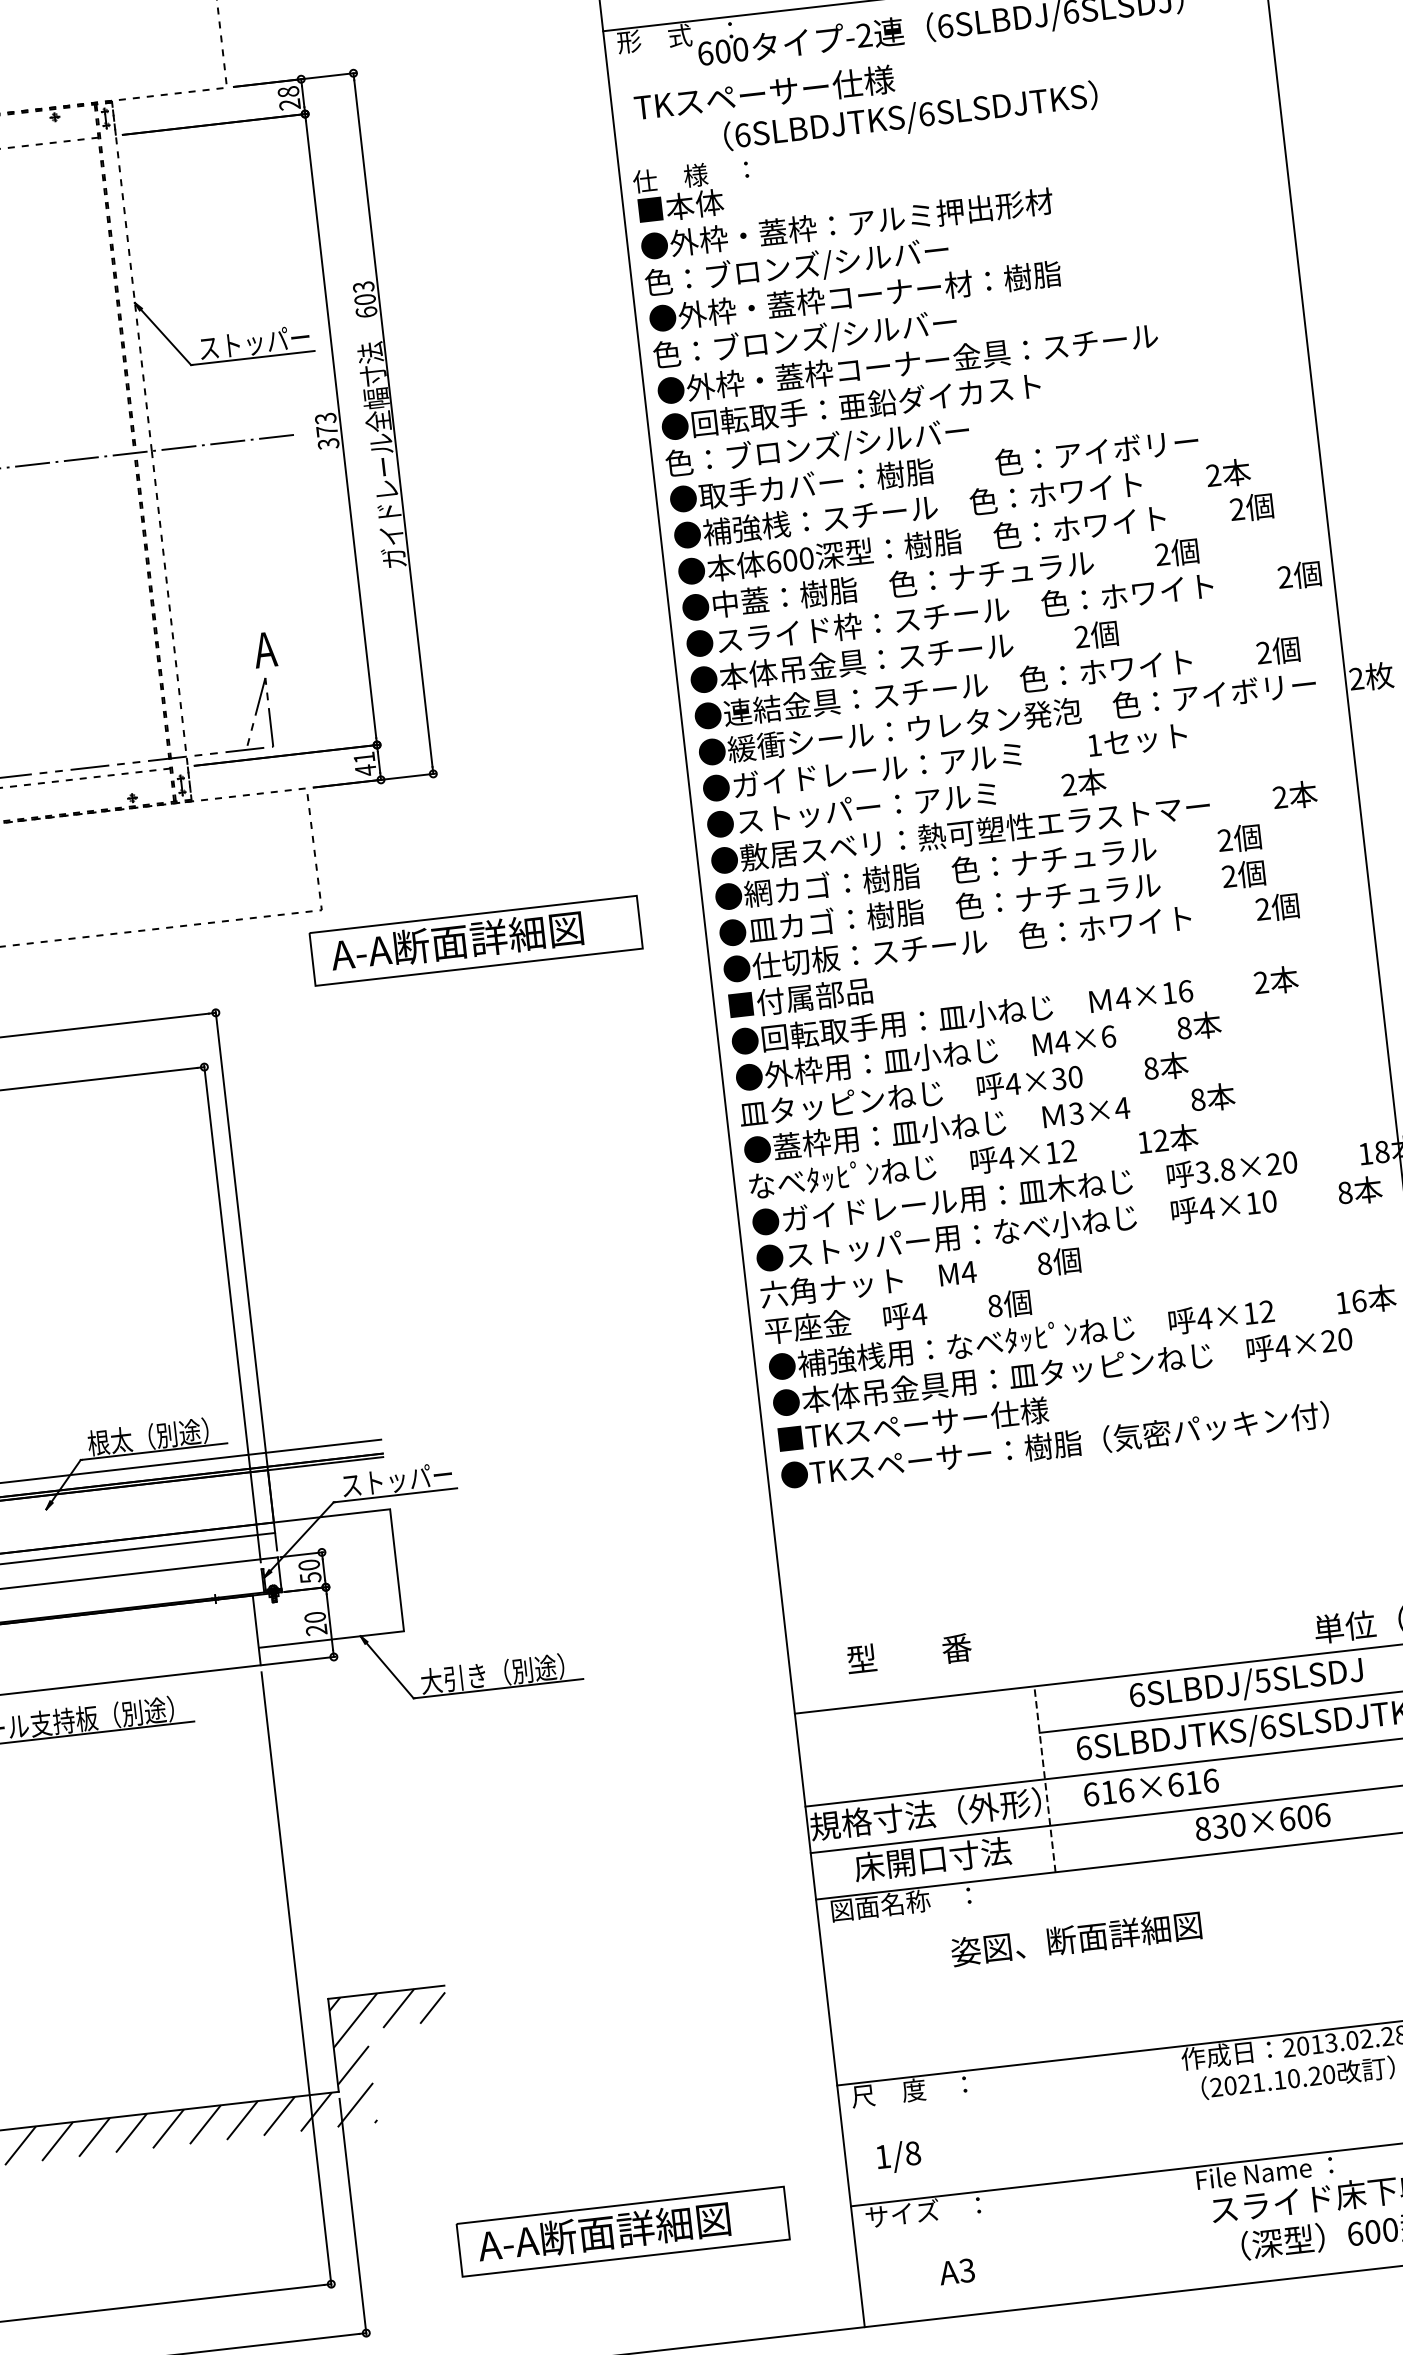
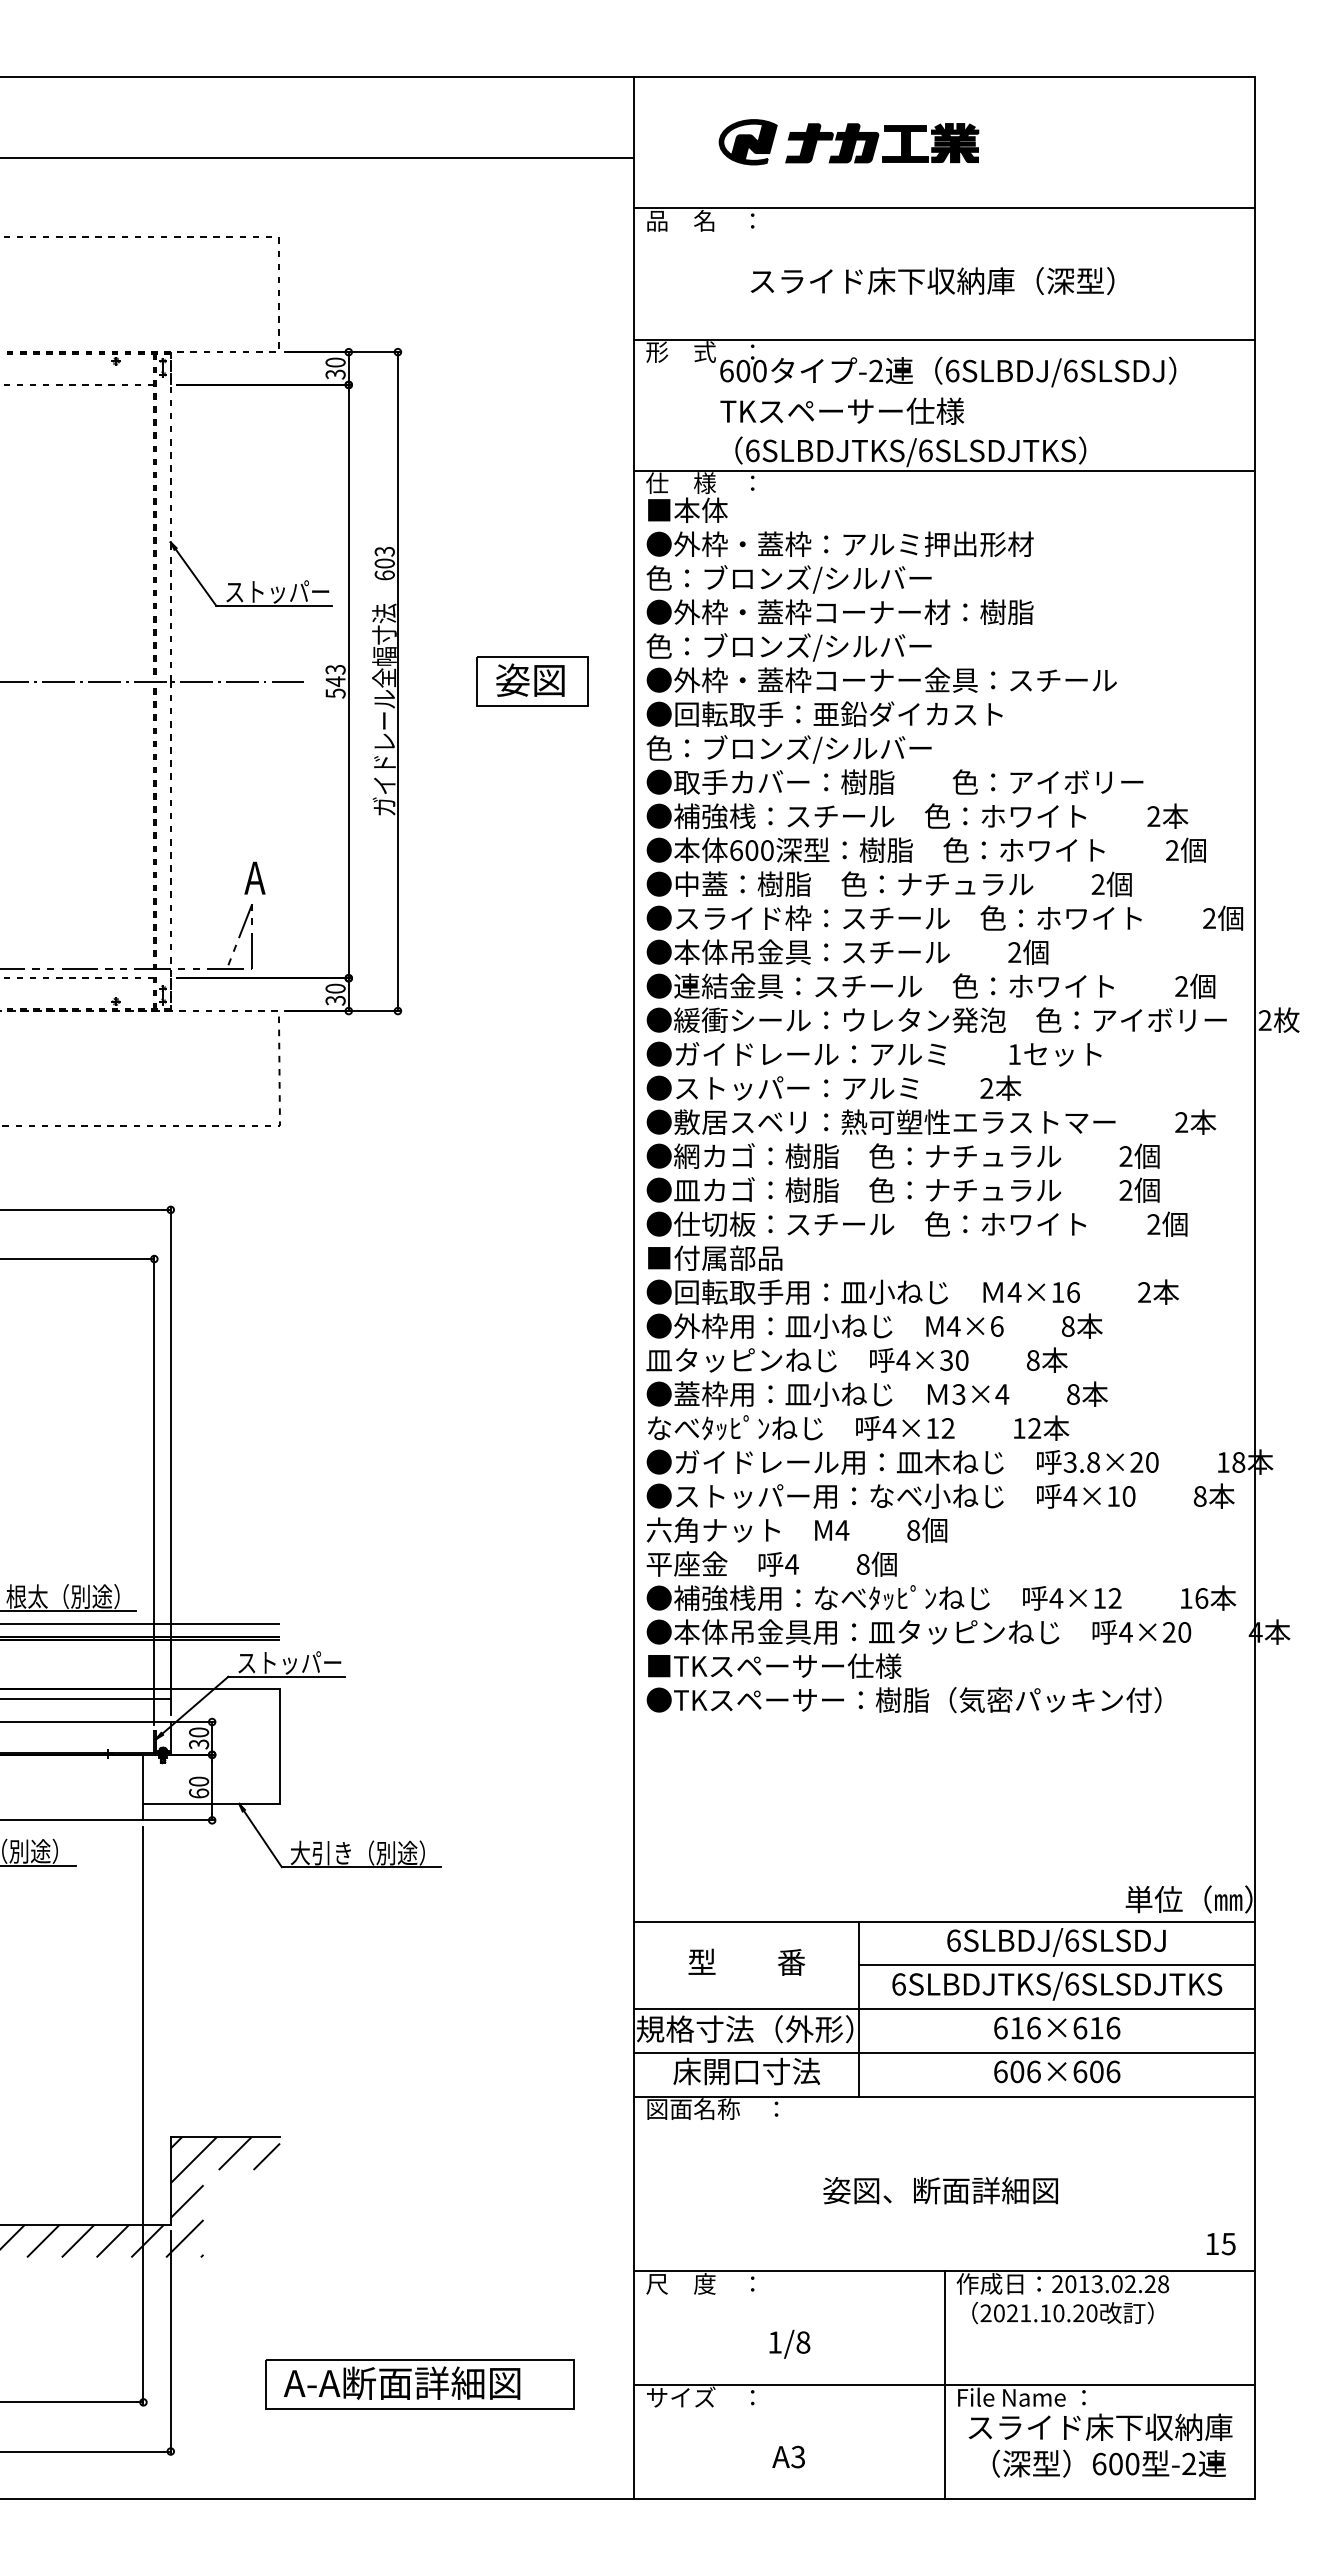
text: (763, 92) -> (841, 410), moved
text: (289, 98) -> (335, 368), 28 -> 30
line: (949, 132) -> (944, 470), added
part: (536, 407) -> (532, 681), added
text: (327, 436) -> (335, 686), 373 -> 543
text: (364, 763) -> (335, 994), 41 -> 30
part: (475, 940) -> (419, 1170), removed
text: (310, 1576) -> (198, 1743), 50 -> 30
text: (317, 1629) -> (199, 1793), 20 -> 60
text: (908, 1652) -> (746, 1961), moved
text: (1263, 1680) -> (1072, 1940), 6SLBDJ/5SLSDJ -> 6SLBDJ/6SLSDJ
line: (1044, 1778) -> (859, 2008), dashed -> solid
text: (1151, 1787) -> (1057, 2028), moved
text: (1220, 1826) -> (1017, 2071), 830×606 -> 606×606
text: (1076, 1938) -> (940, 2190), moved
text: (898, 2156) -> (789, 2343), moved
line: (1180, 2168) -> (944, 2384), added
text: (956, 2271) -> (788, 2456), moved

